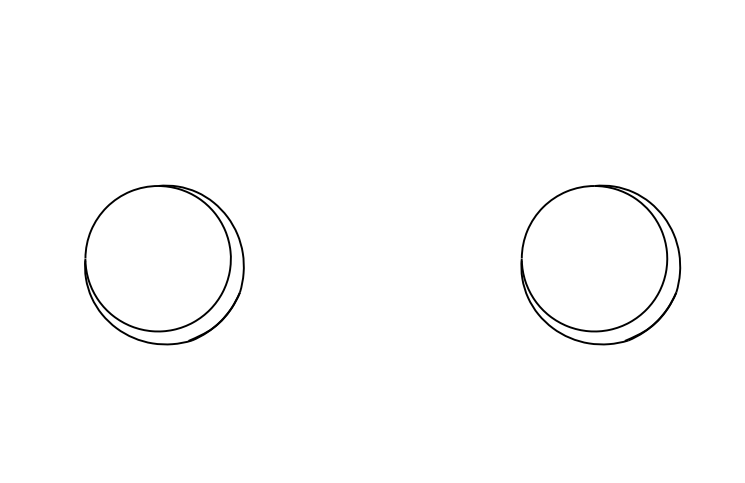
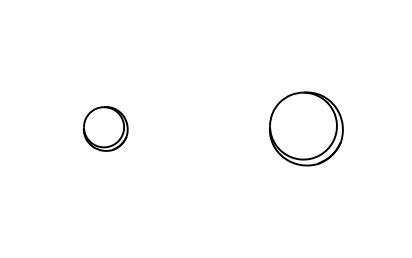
part: (164, 263) -> (105, 128), size x0.6

